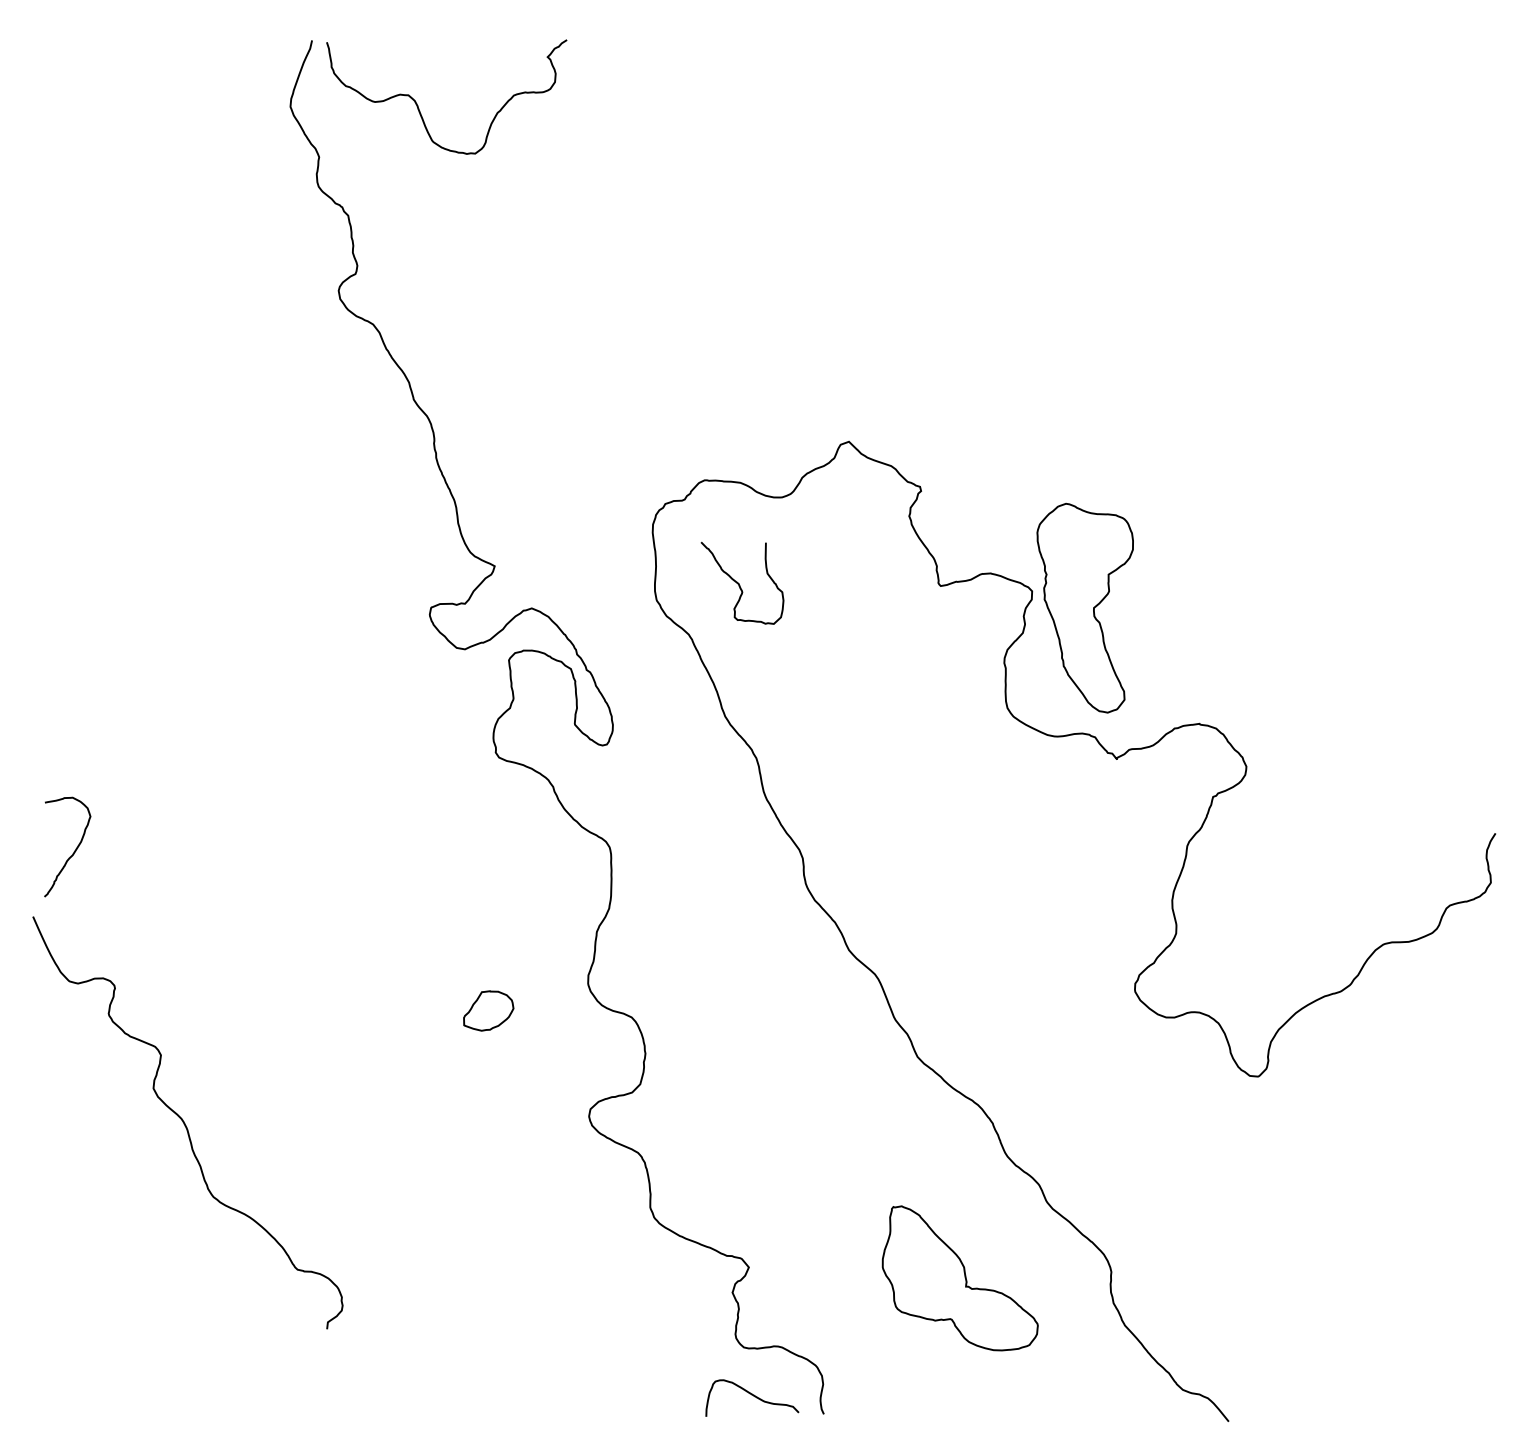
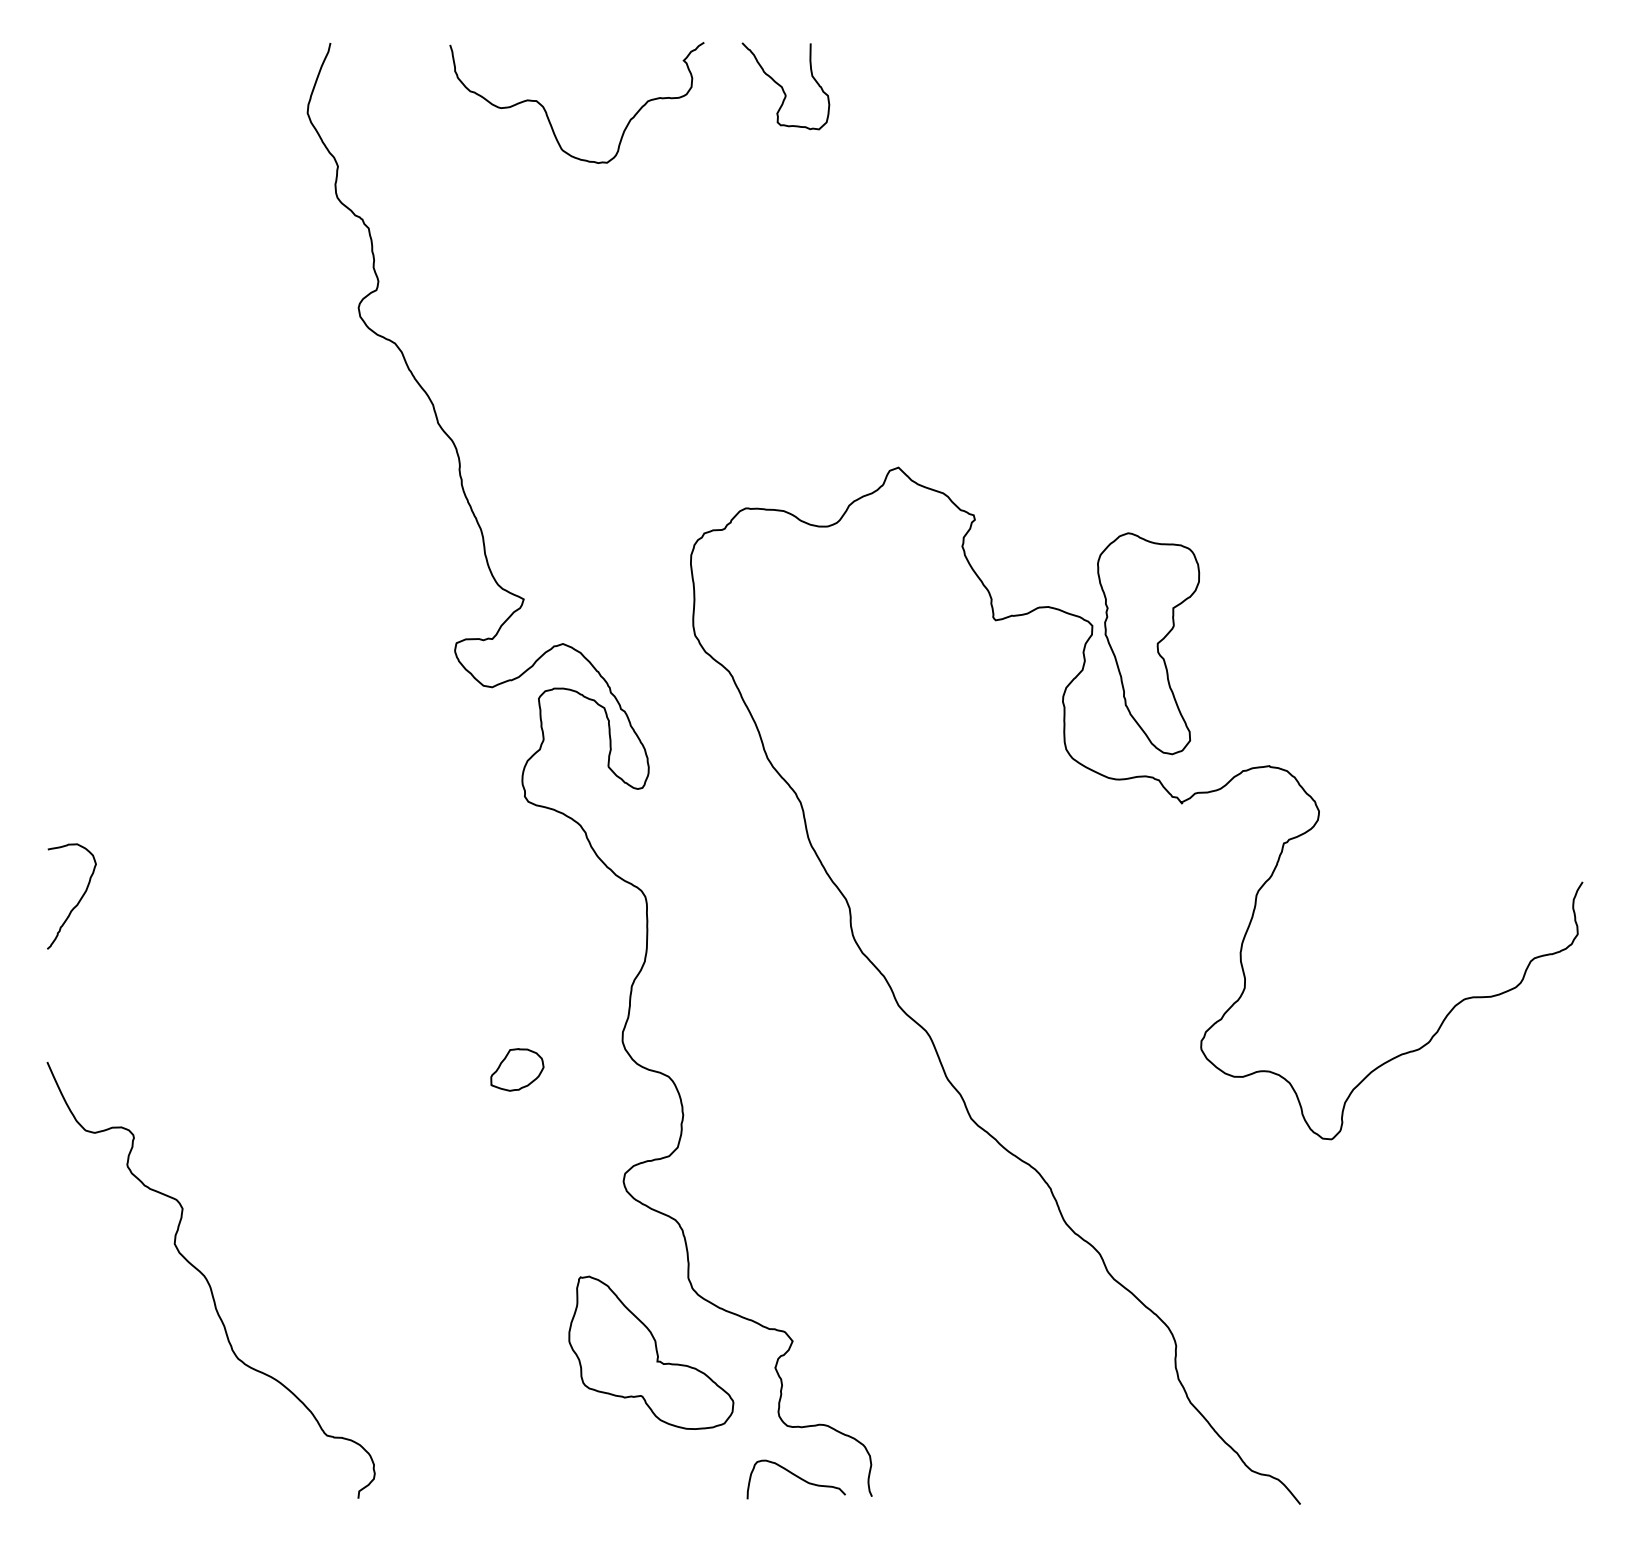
curve: (418, 106) -> (547, 112), moved
curve: (740, 585) -> (783, 88), moved
curve: (185, 1123) -> (208, 1280), moved
part: (960, 1278) -> (651, 1352), moved

